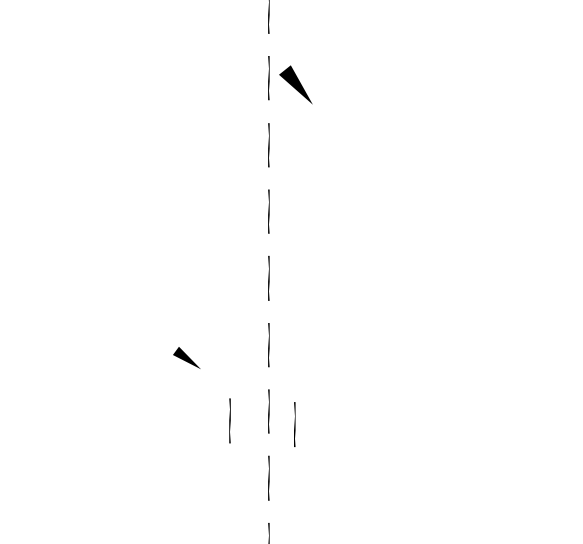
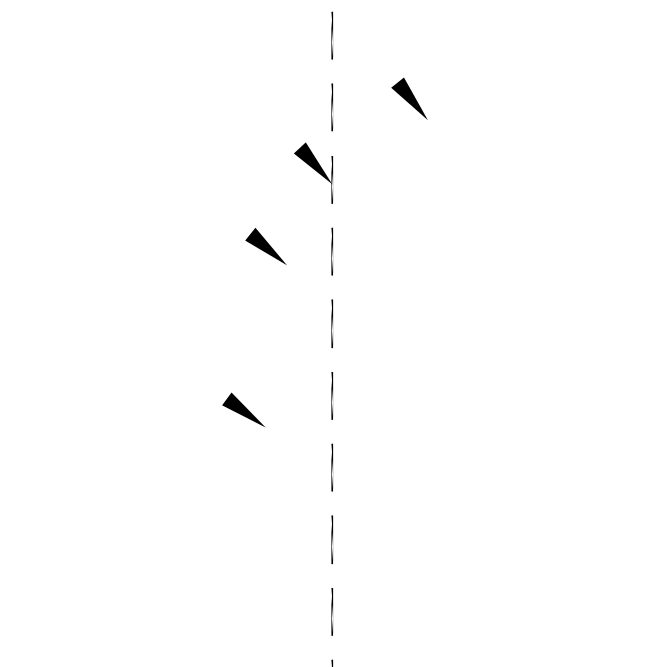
part: (295, 84) -> (409, 98), moved
fill: (250, 130) -> (312, 163), added
fill: (208, 206) -> (266, 246), added
part: (186, 357) -> (243, 409), size x1.43
line: (229, 420) -> (289, 477), removed
line: (294, 424) -> (359, 481), removed

